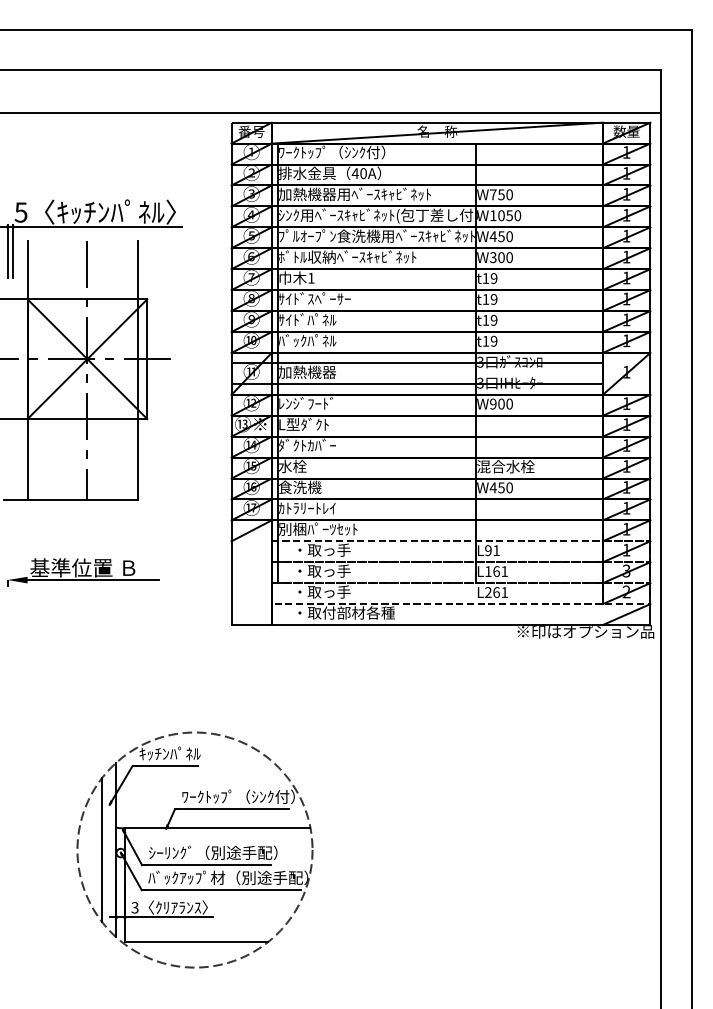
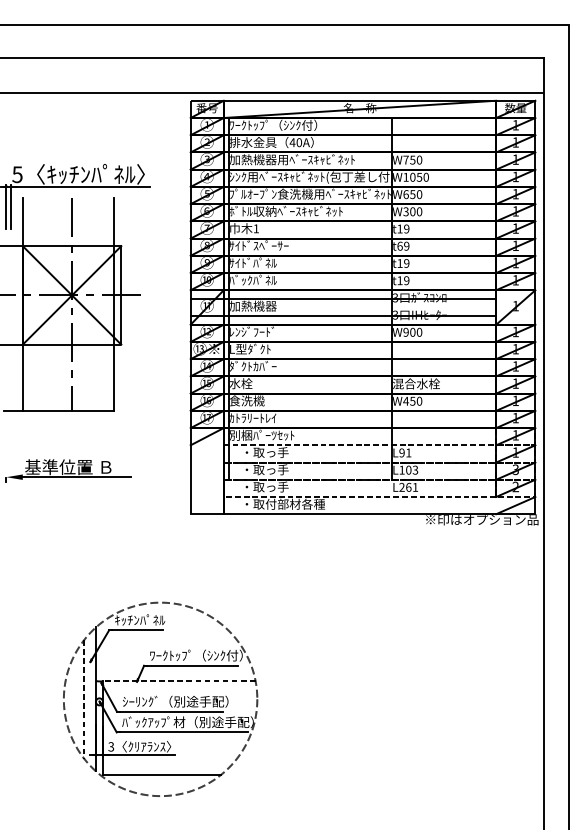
text: (492, 236) -> (405, 194), W450 -> W650
text: (485, 299) -> (399, 246), t19 -> t69
text: (500, 571) -> (412, 470), L161 -> L103
line: (217, 827) -> (179, 680), solid -> dashed
line: (102, 850) -> (84, 699), solid -> dashed

